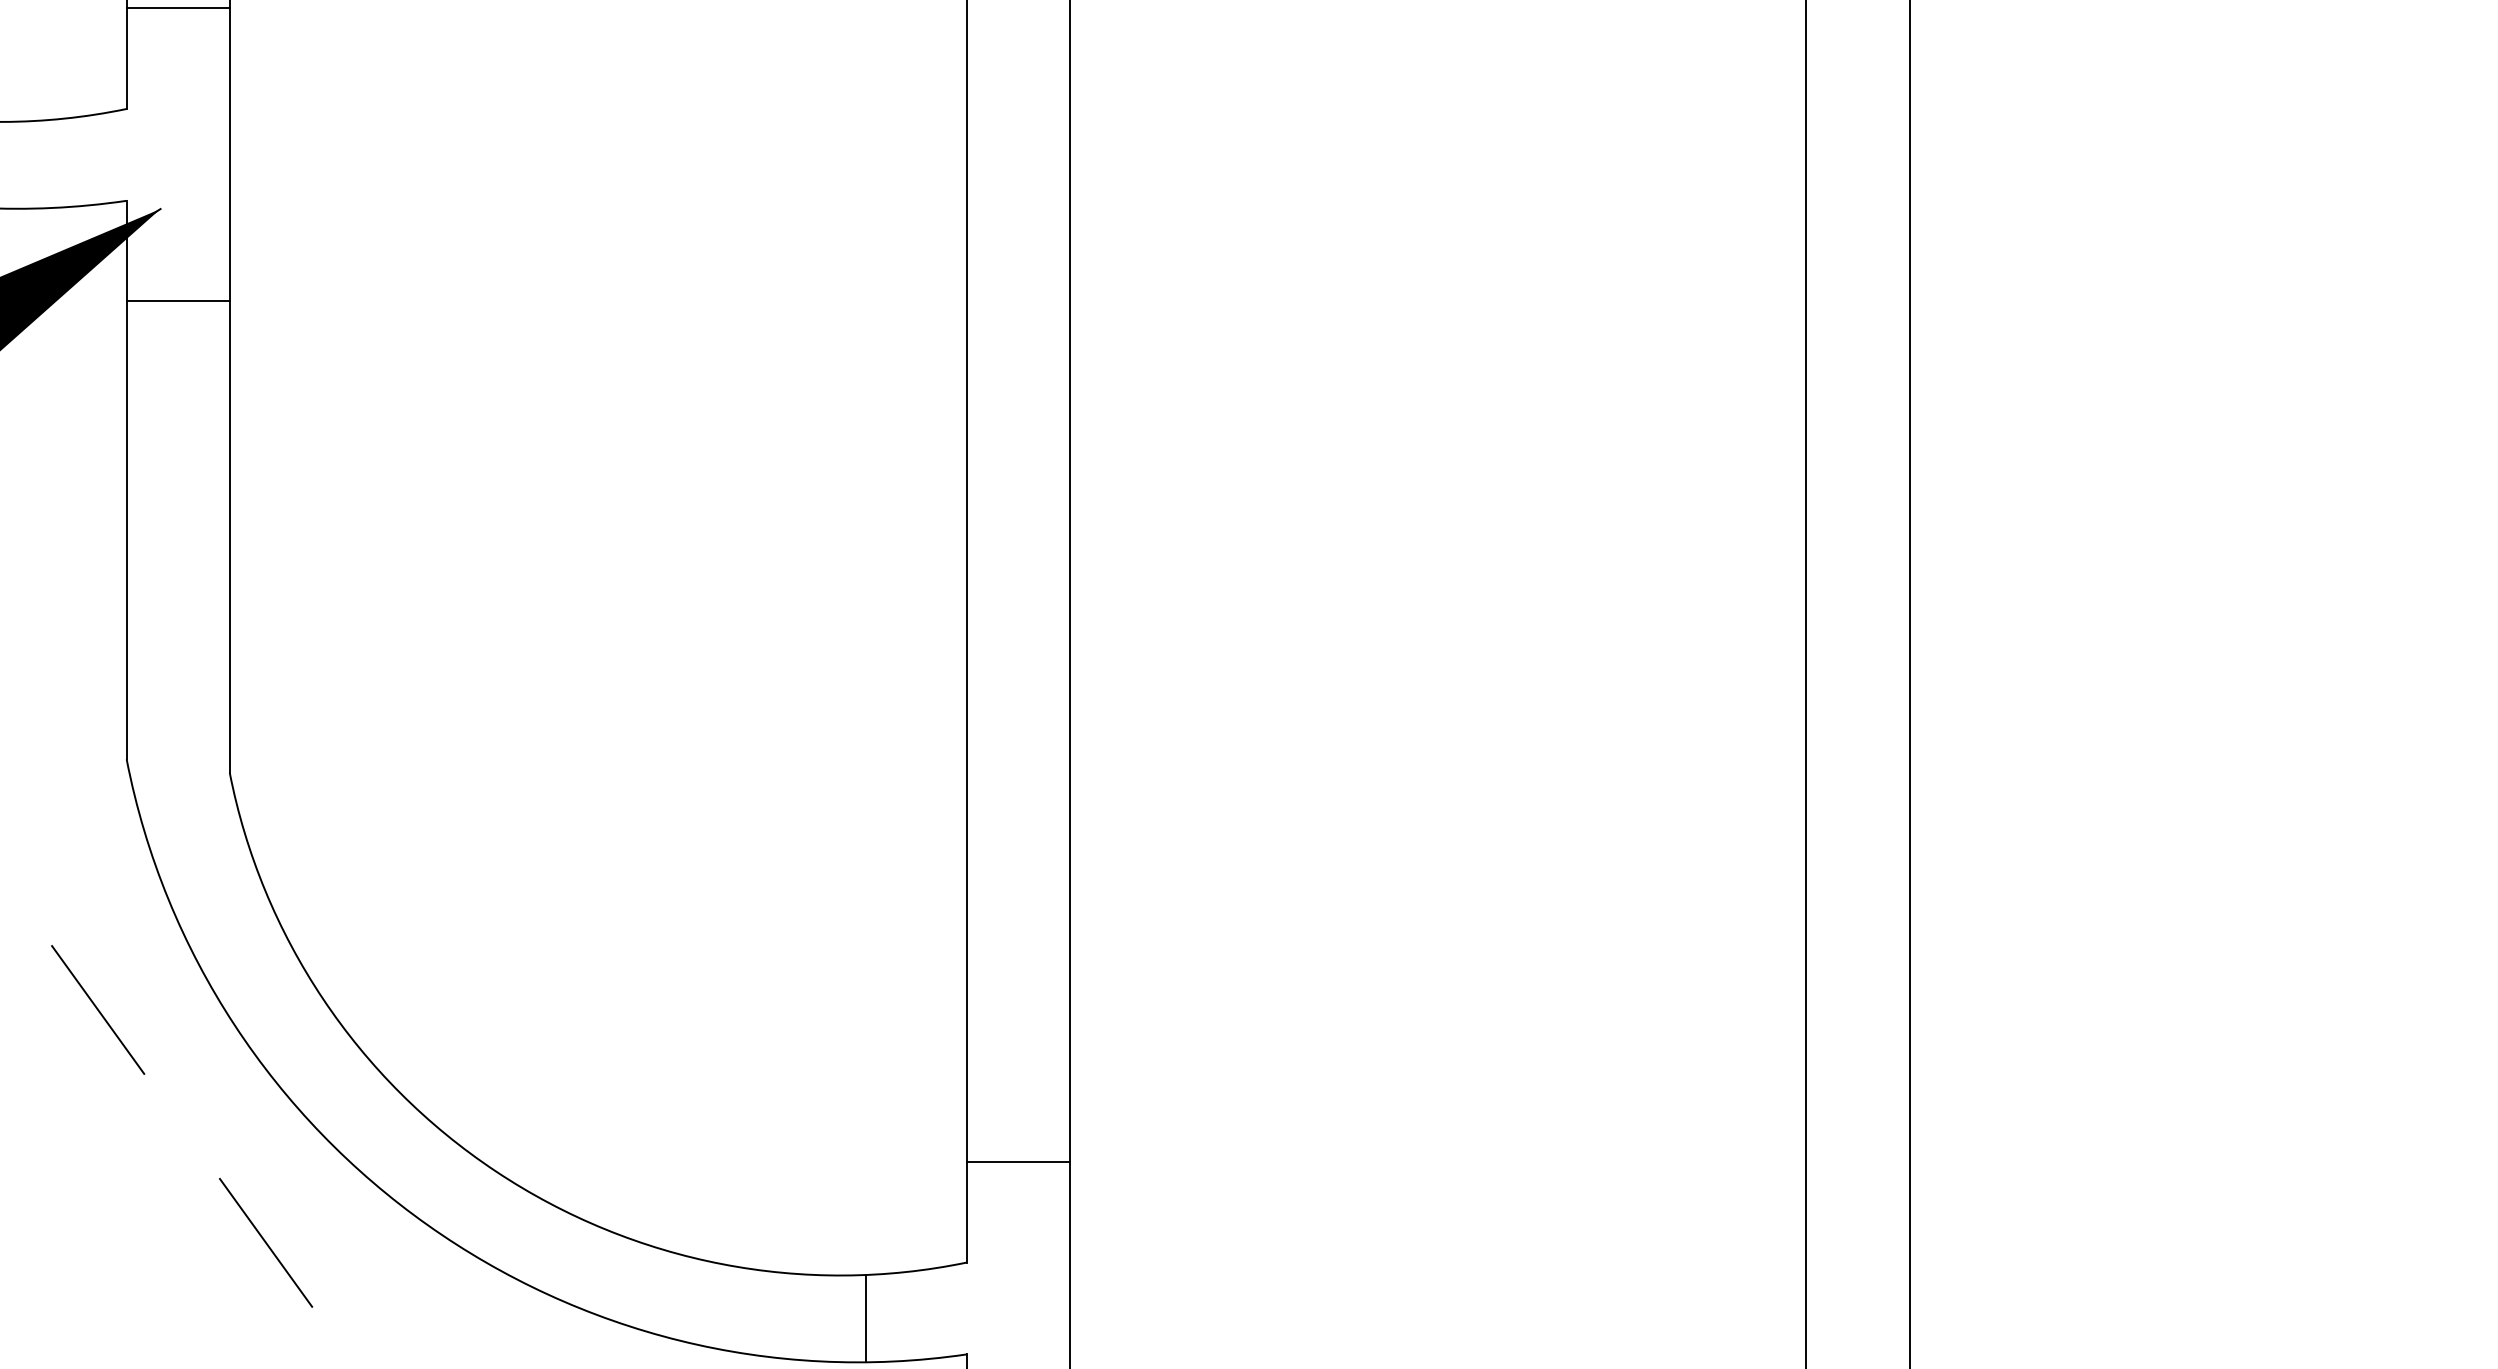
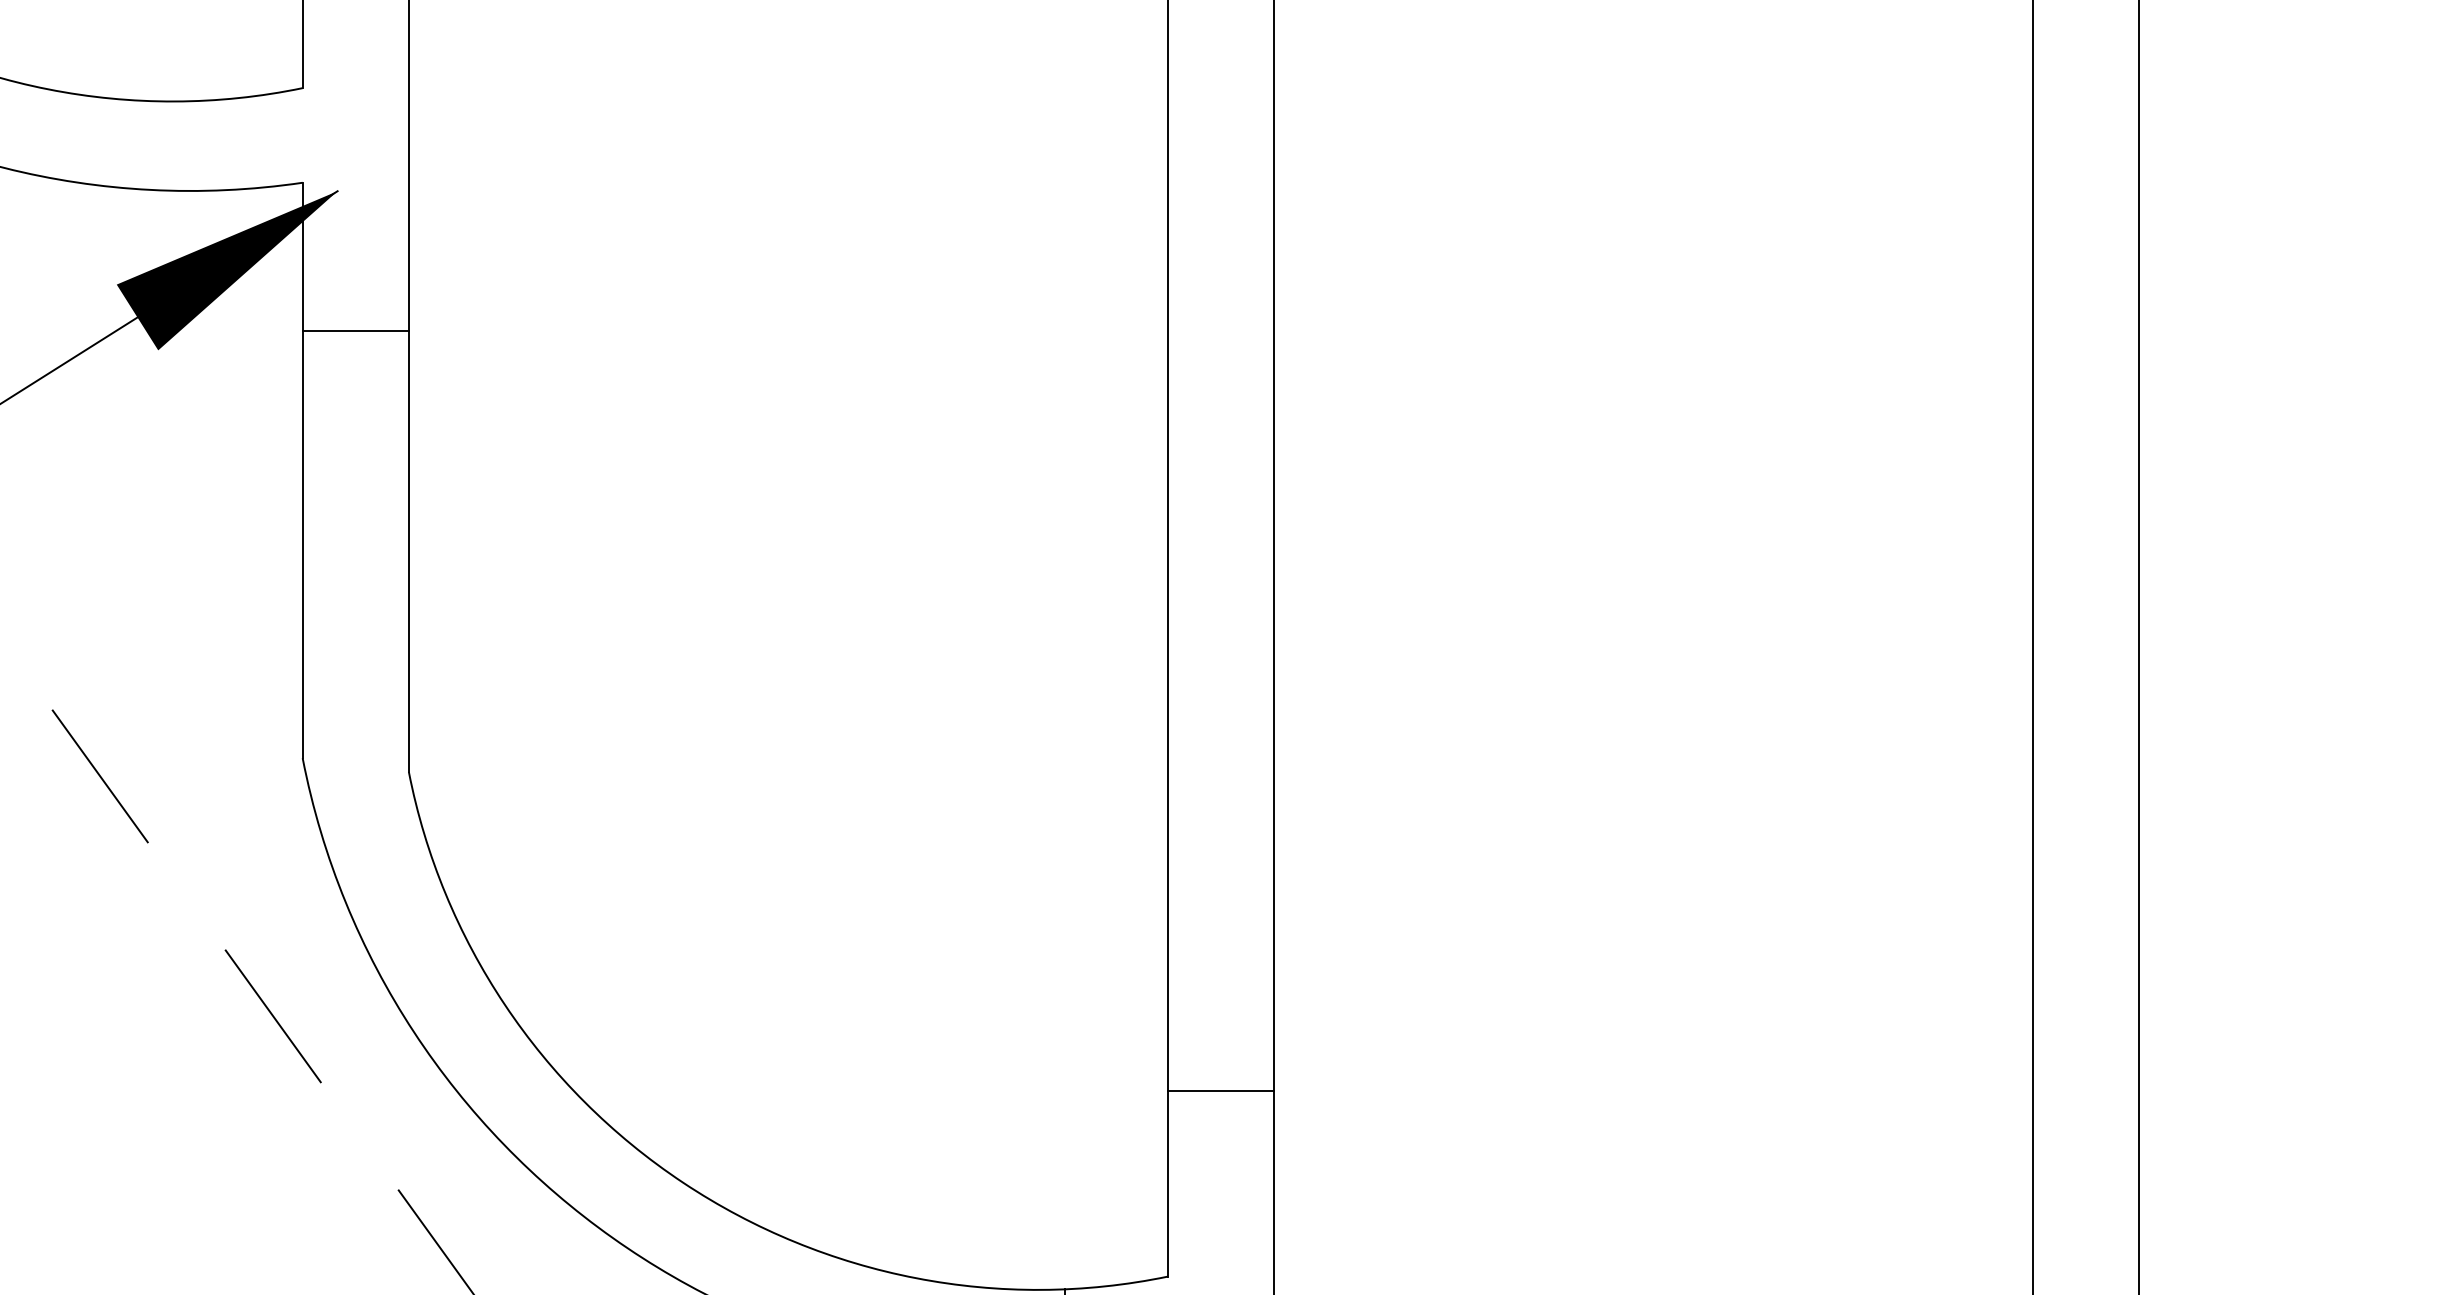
line: (177, 301) -> (355, 330), moved
line: (1018, 1161) -> (1221, 1090), moved

